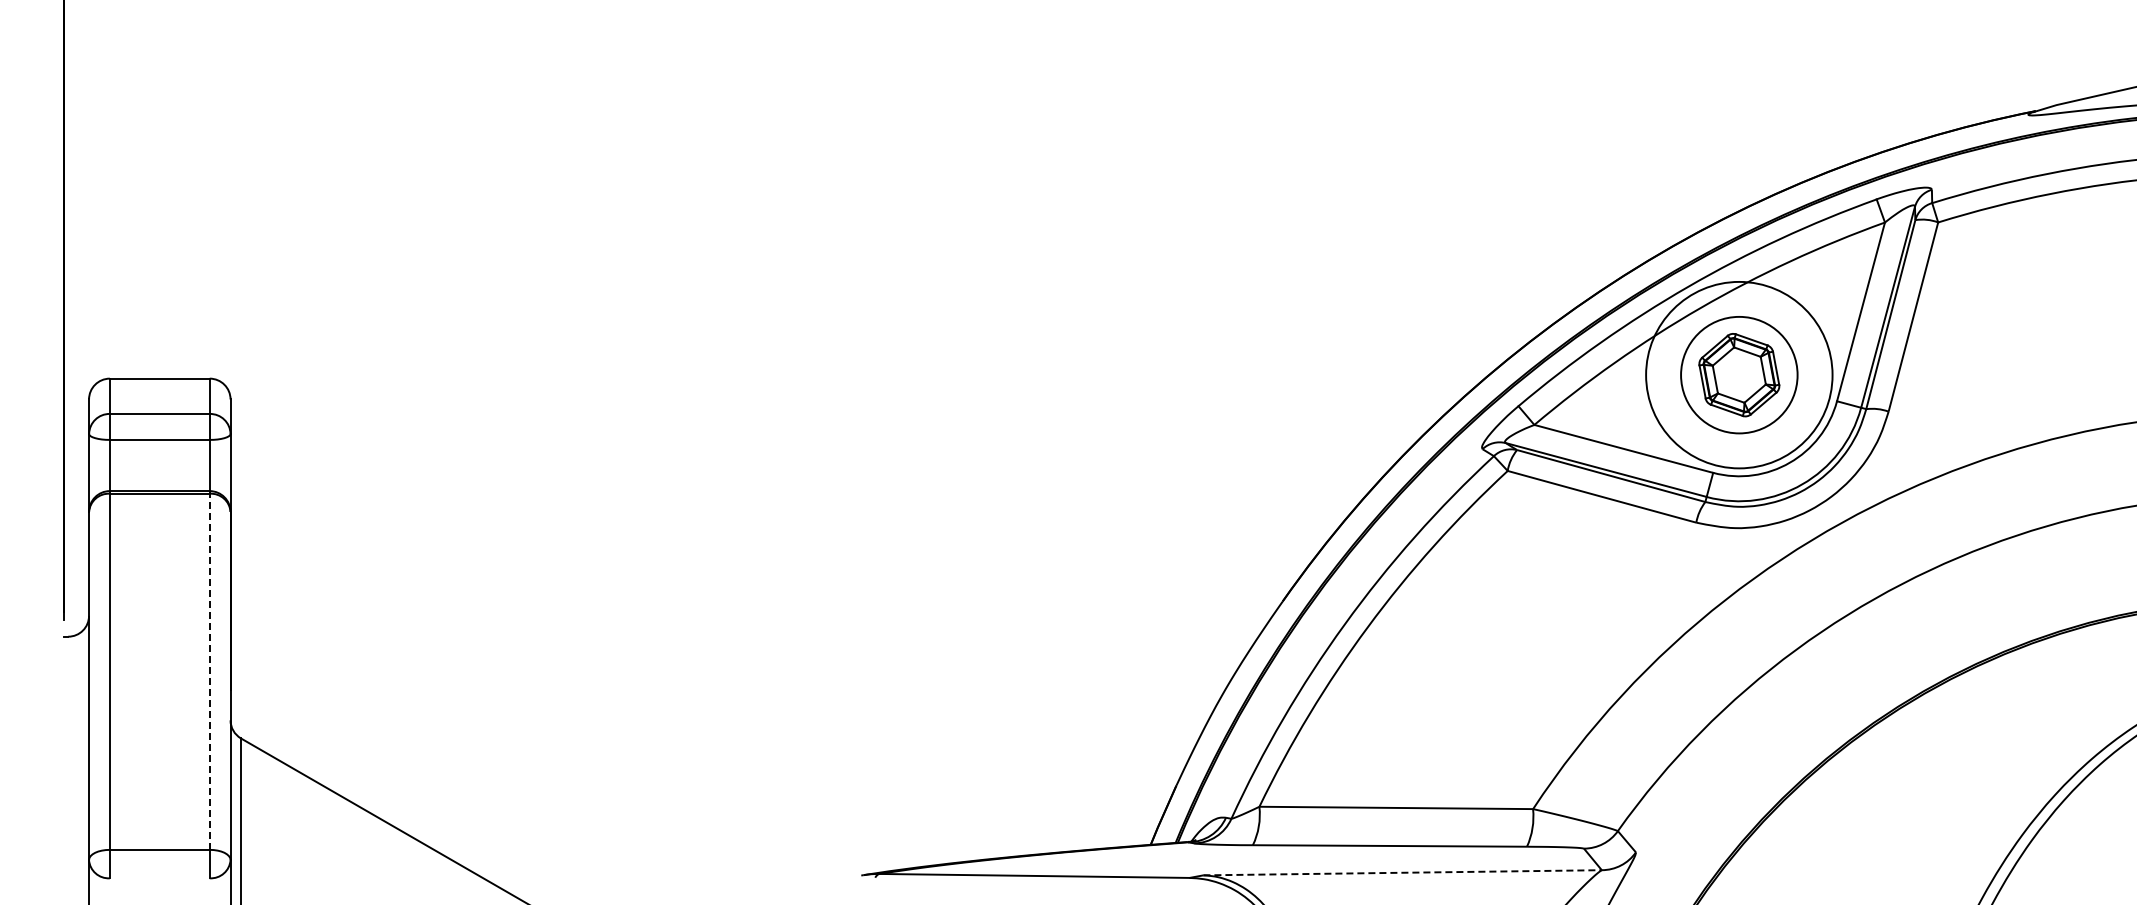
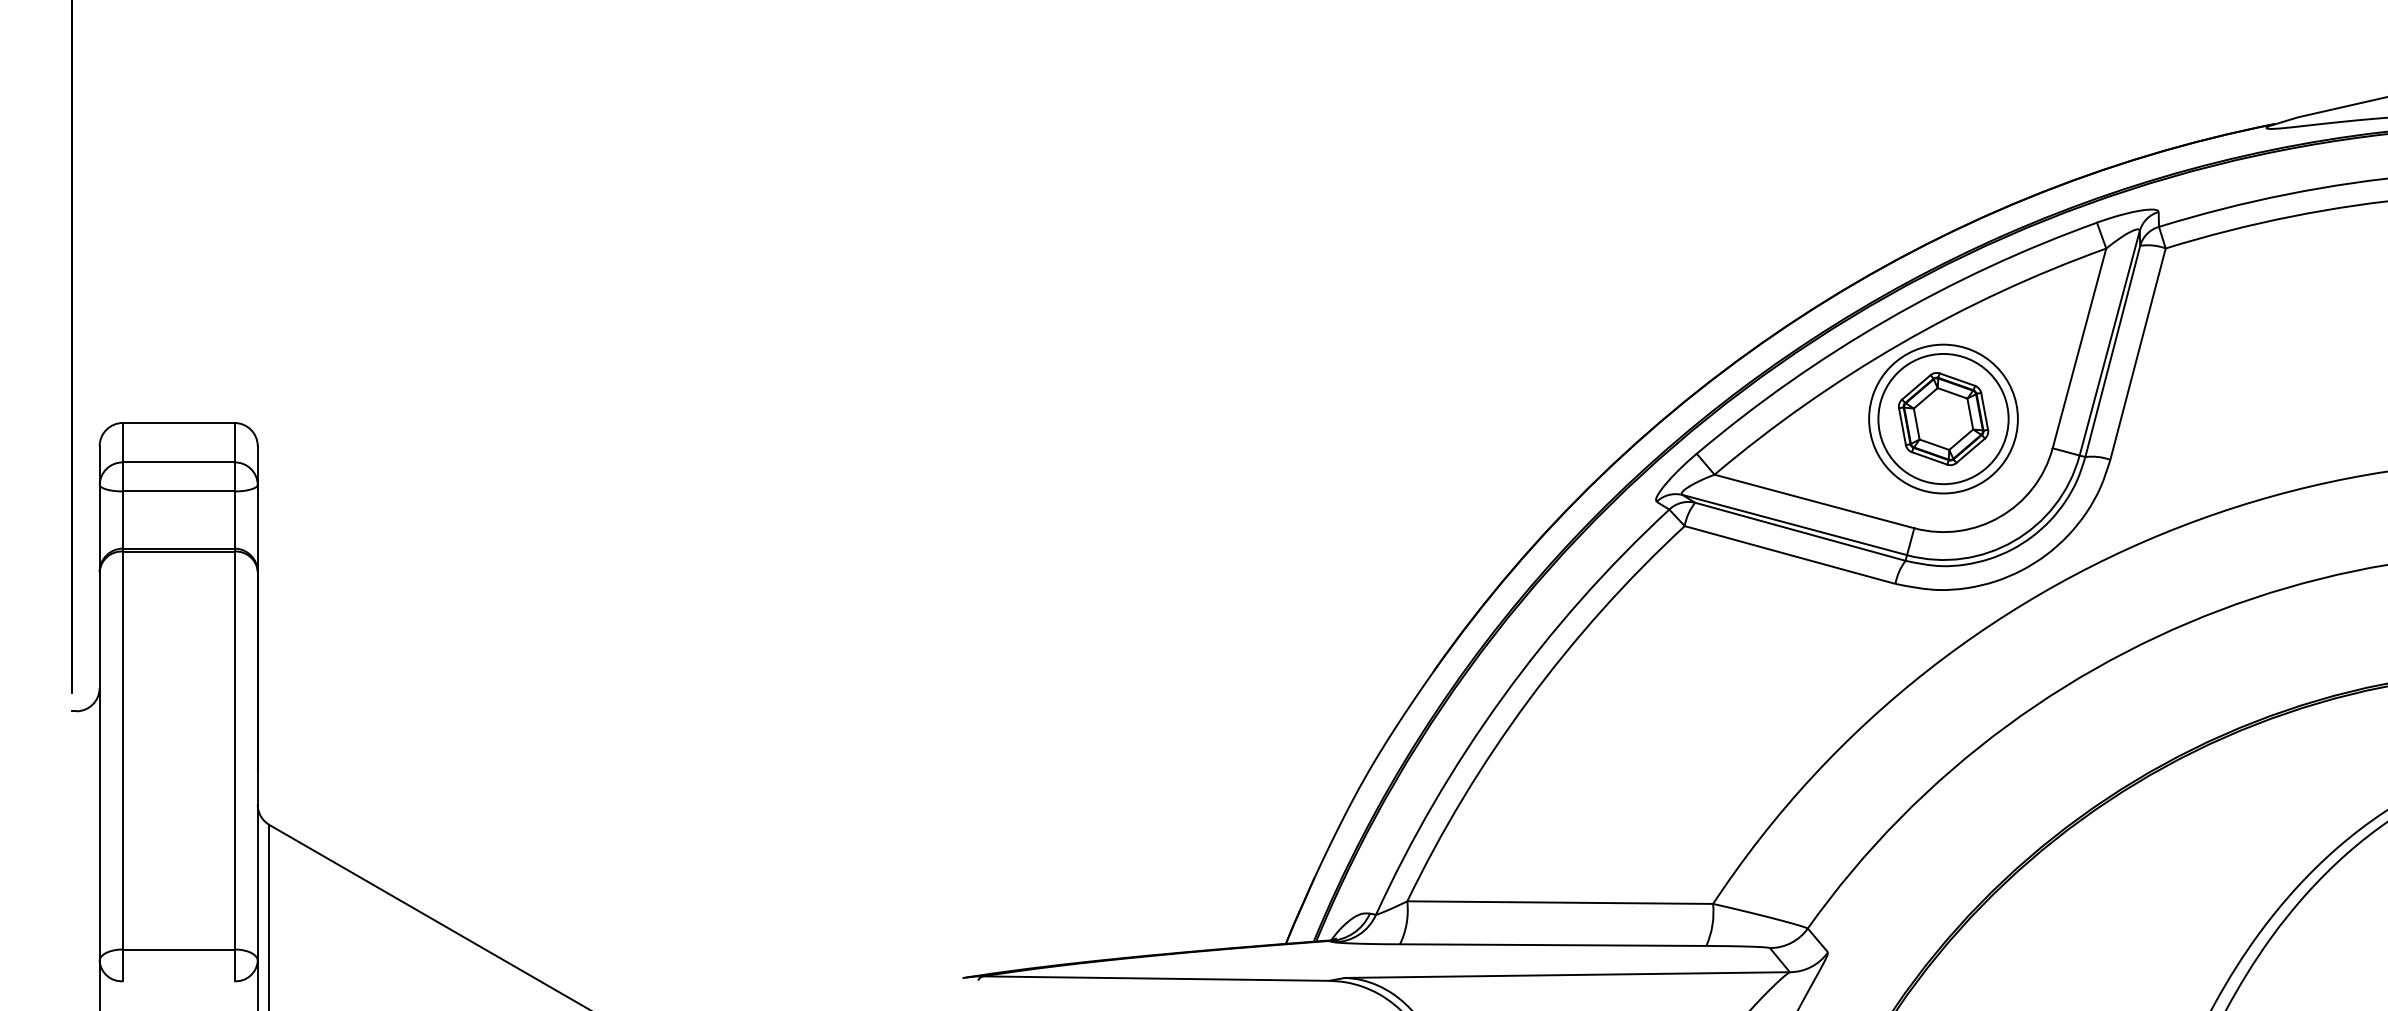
circle: (1738, 374) -> (1942, 418), size x0.71
line: (209, 671) -> (234, 750), dashed -> solid
line: (1403, 872) -> (1568, 974), dashed -> solid

